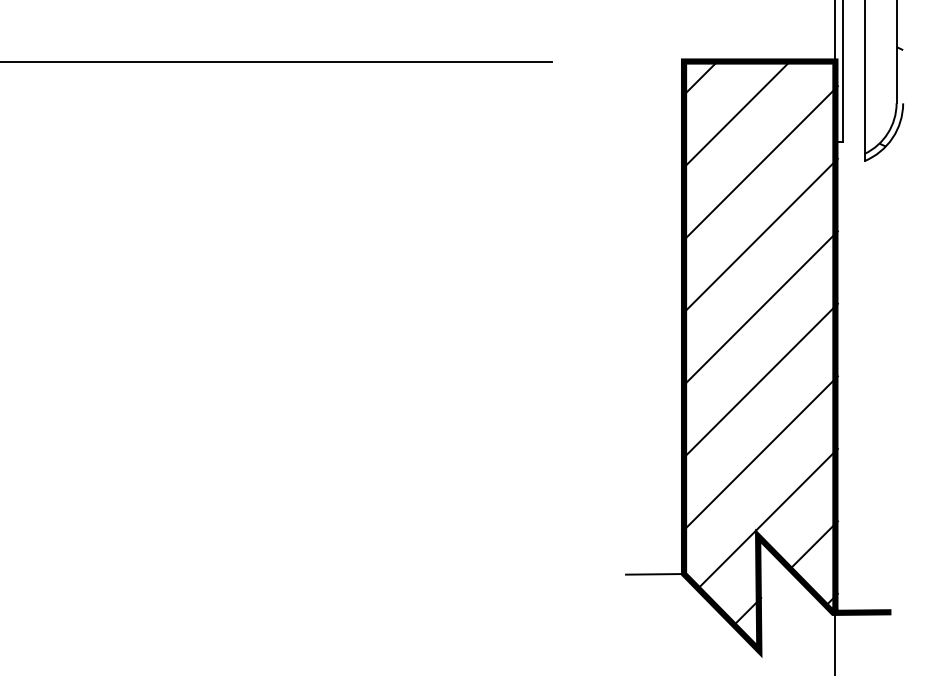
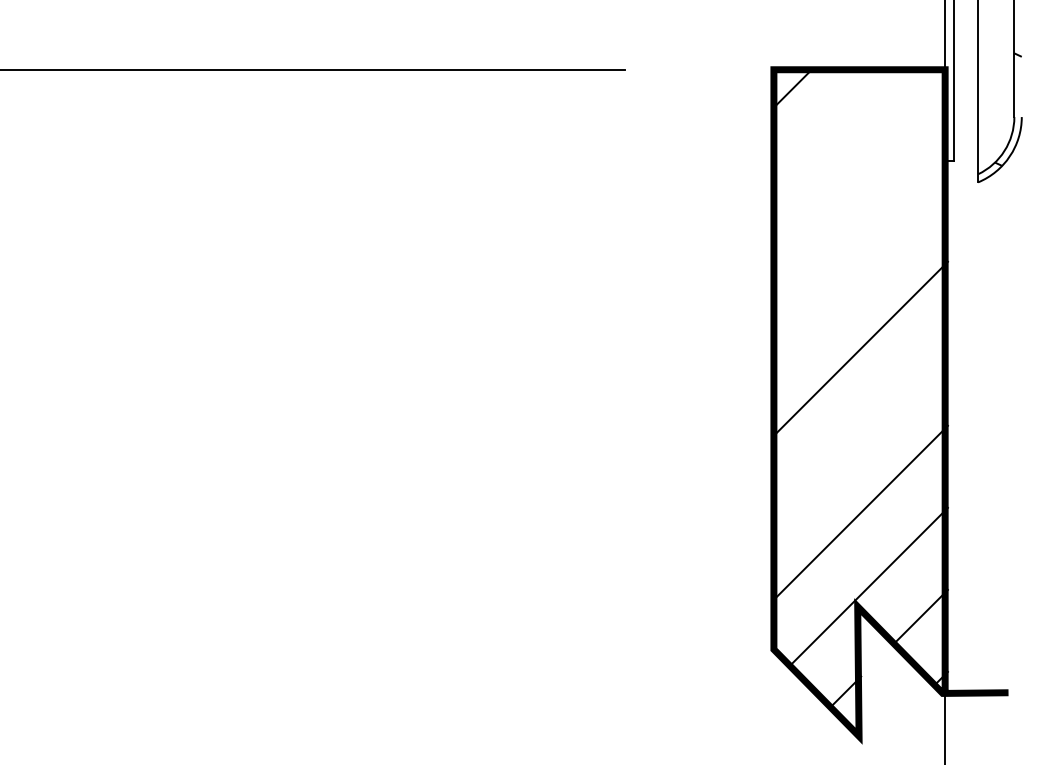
line: (737, 112) -> (834, 127), removed
line: (761, 161) -> (861, 182), removed
line: (761, 233) -> (861, 264), removed
line: (761, 379) -> (861, 429), removed
line: (654, 574) -> (740, 649), removed

